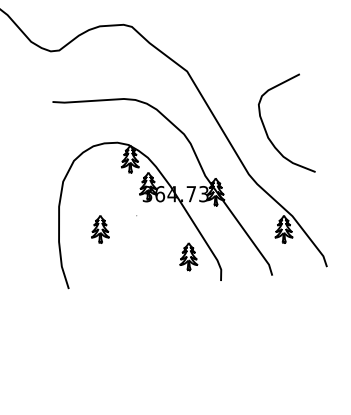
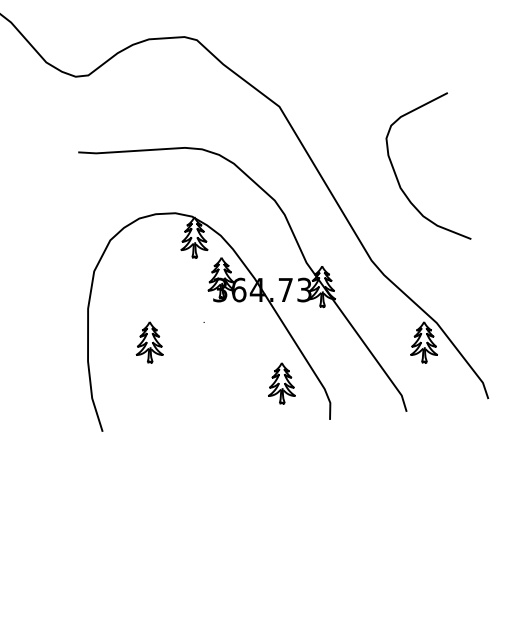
curve: (266, 129) -> (397, 175), moved

